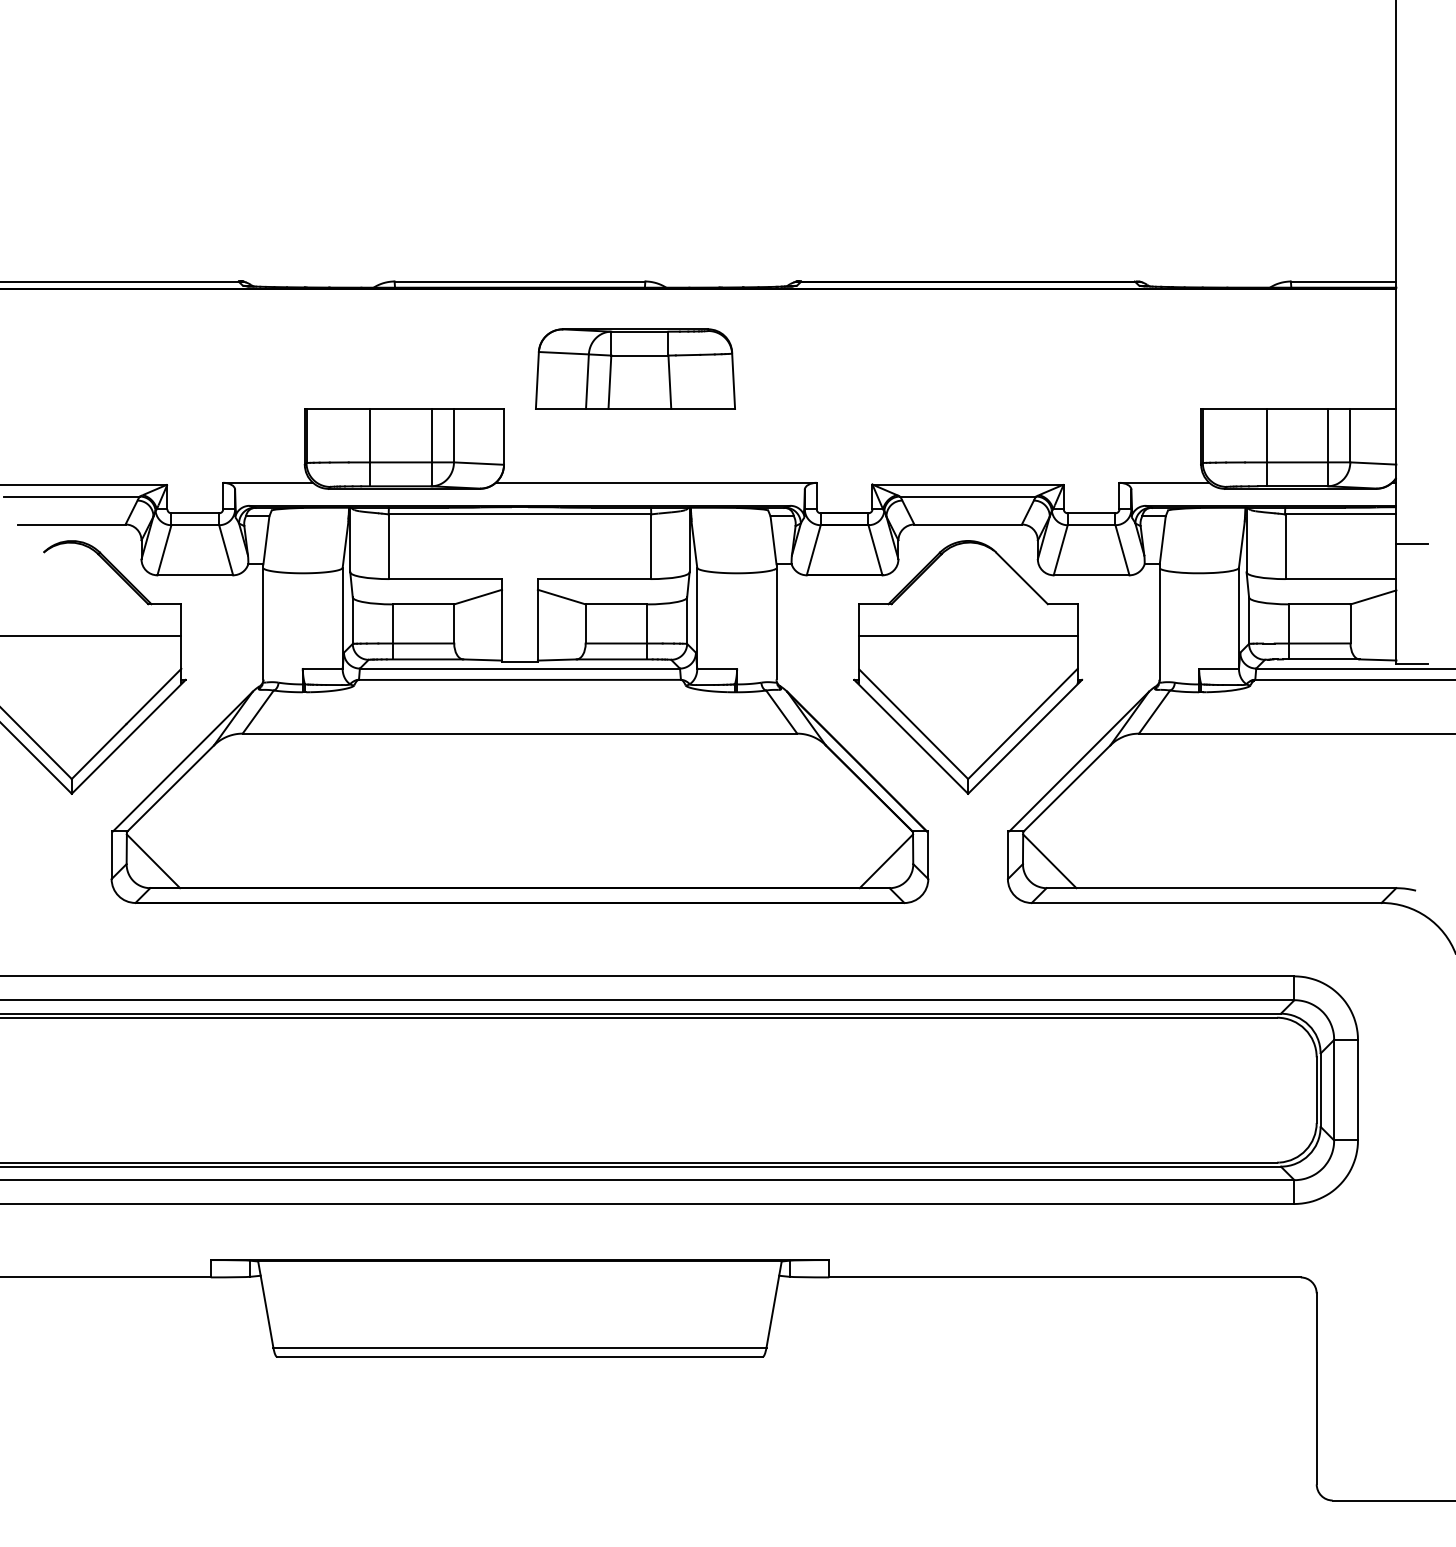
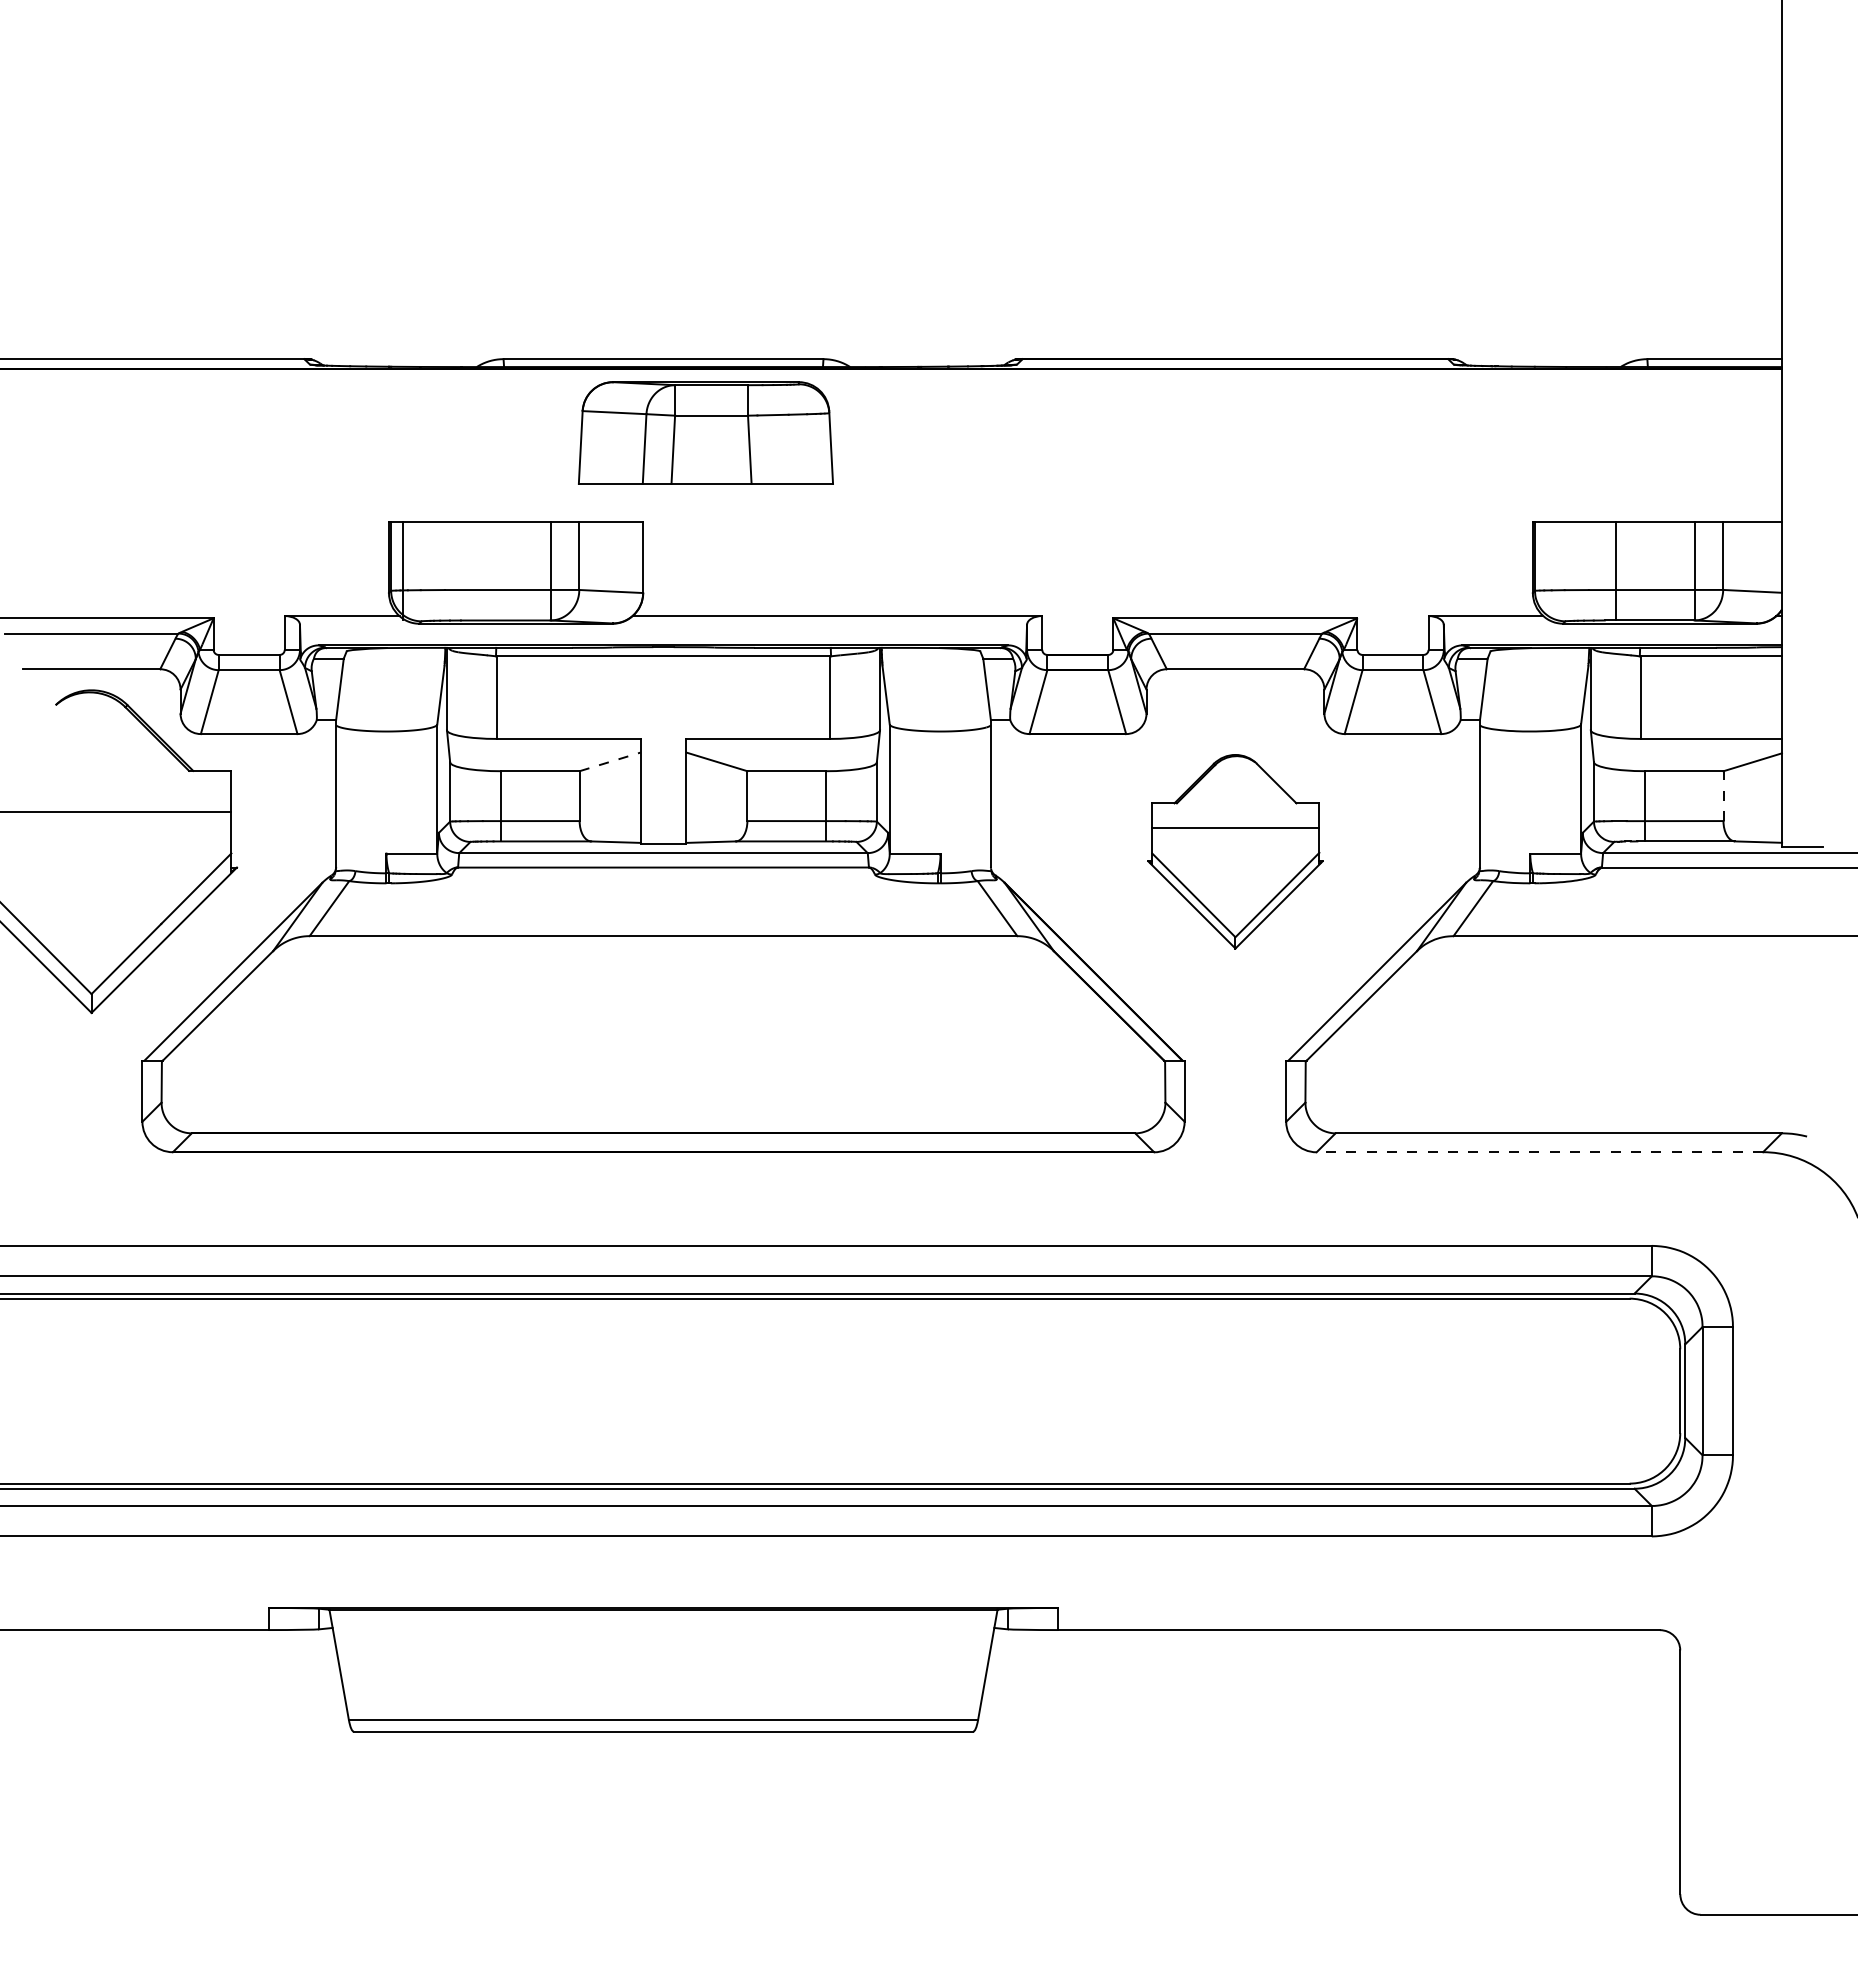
part: (635, 368) -> (705, 432), moved
line: (370, 447) -> (403, 570), moved
line: (1411, 544) -> (1801, 694), removed
line: (478, 596) -> (610, 761), solid -> dashed
line: (1350, 624) -> (1723, 796), solid -> dashed
part: (968, 667) -> (1235, 851), size x0.6
line: (153, 860) -> (195, 1098), removed
line: (886, 860) -> (1131, 1098), removed
line: (1049, 860) -> (1339, 1098), removed
line: (1206, 903) -> (1539, 1152), solid -> dashed

